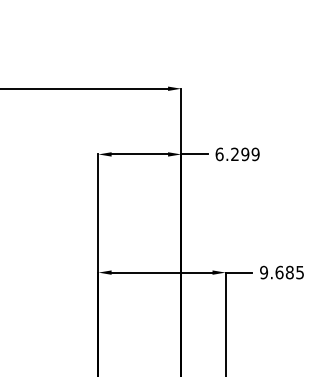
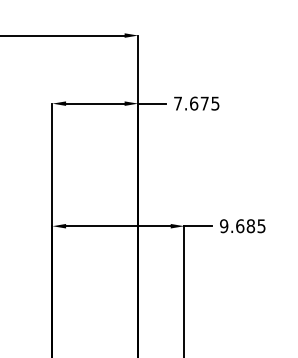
text: (237, 154) -> (196, 103), 6.299 -> 7.675

